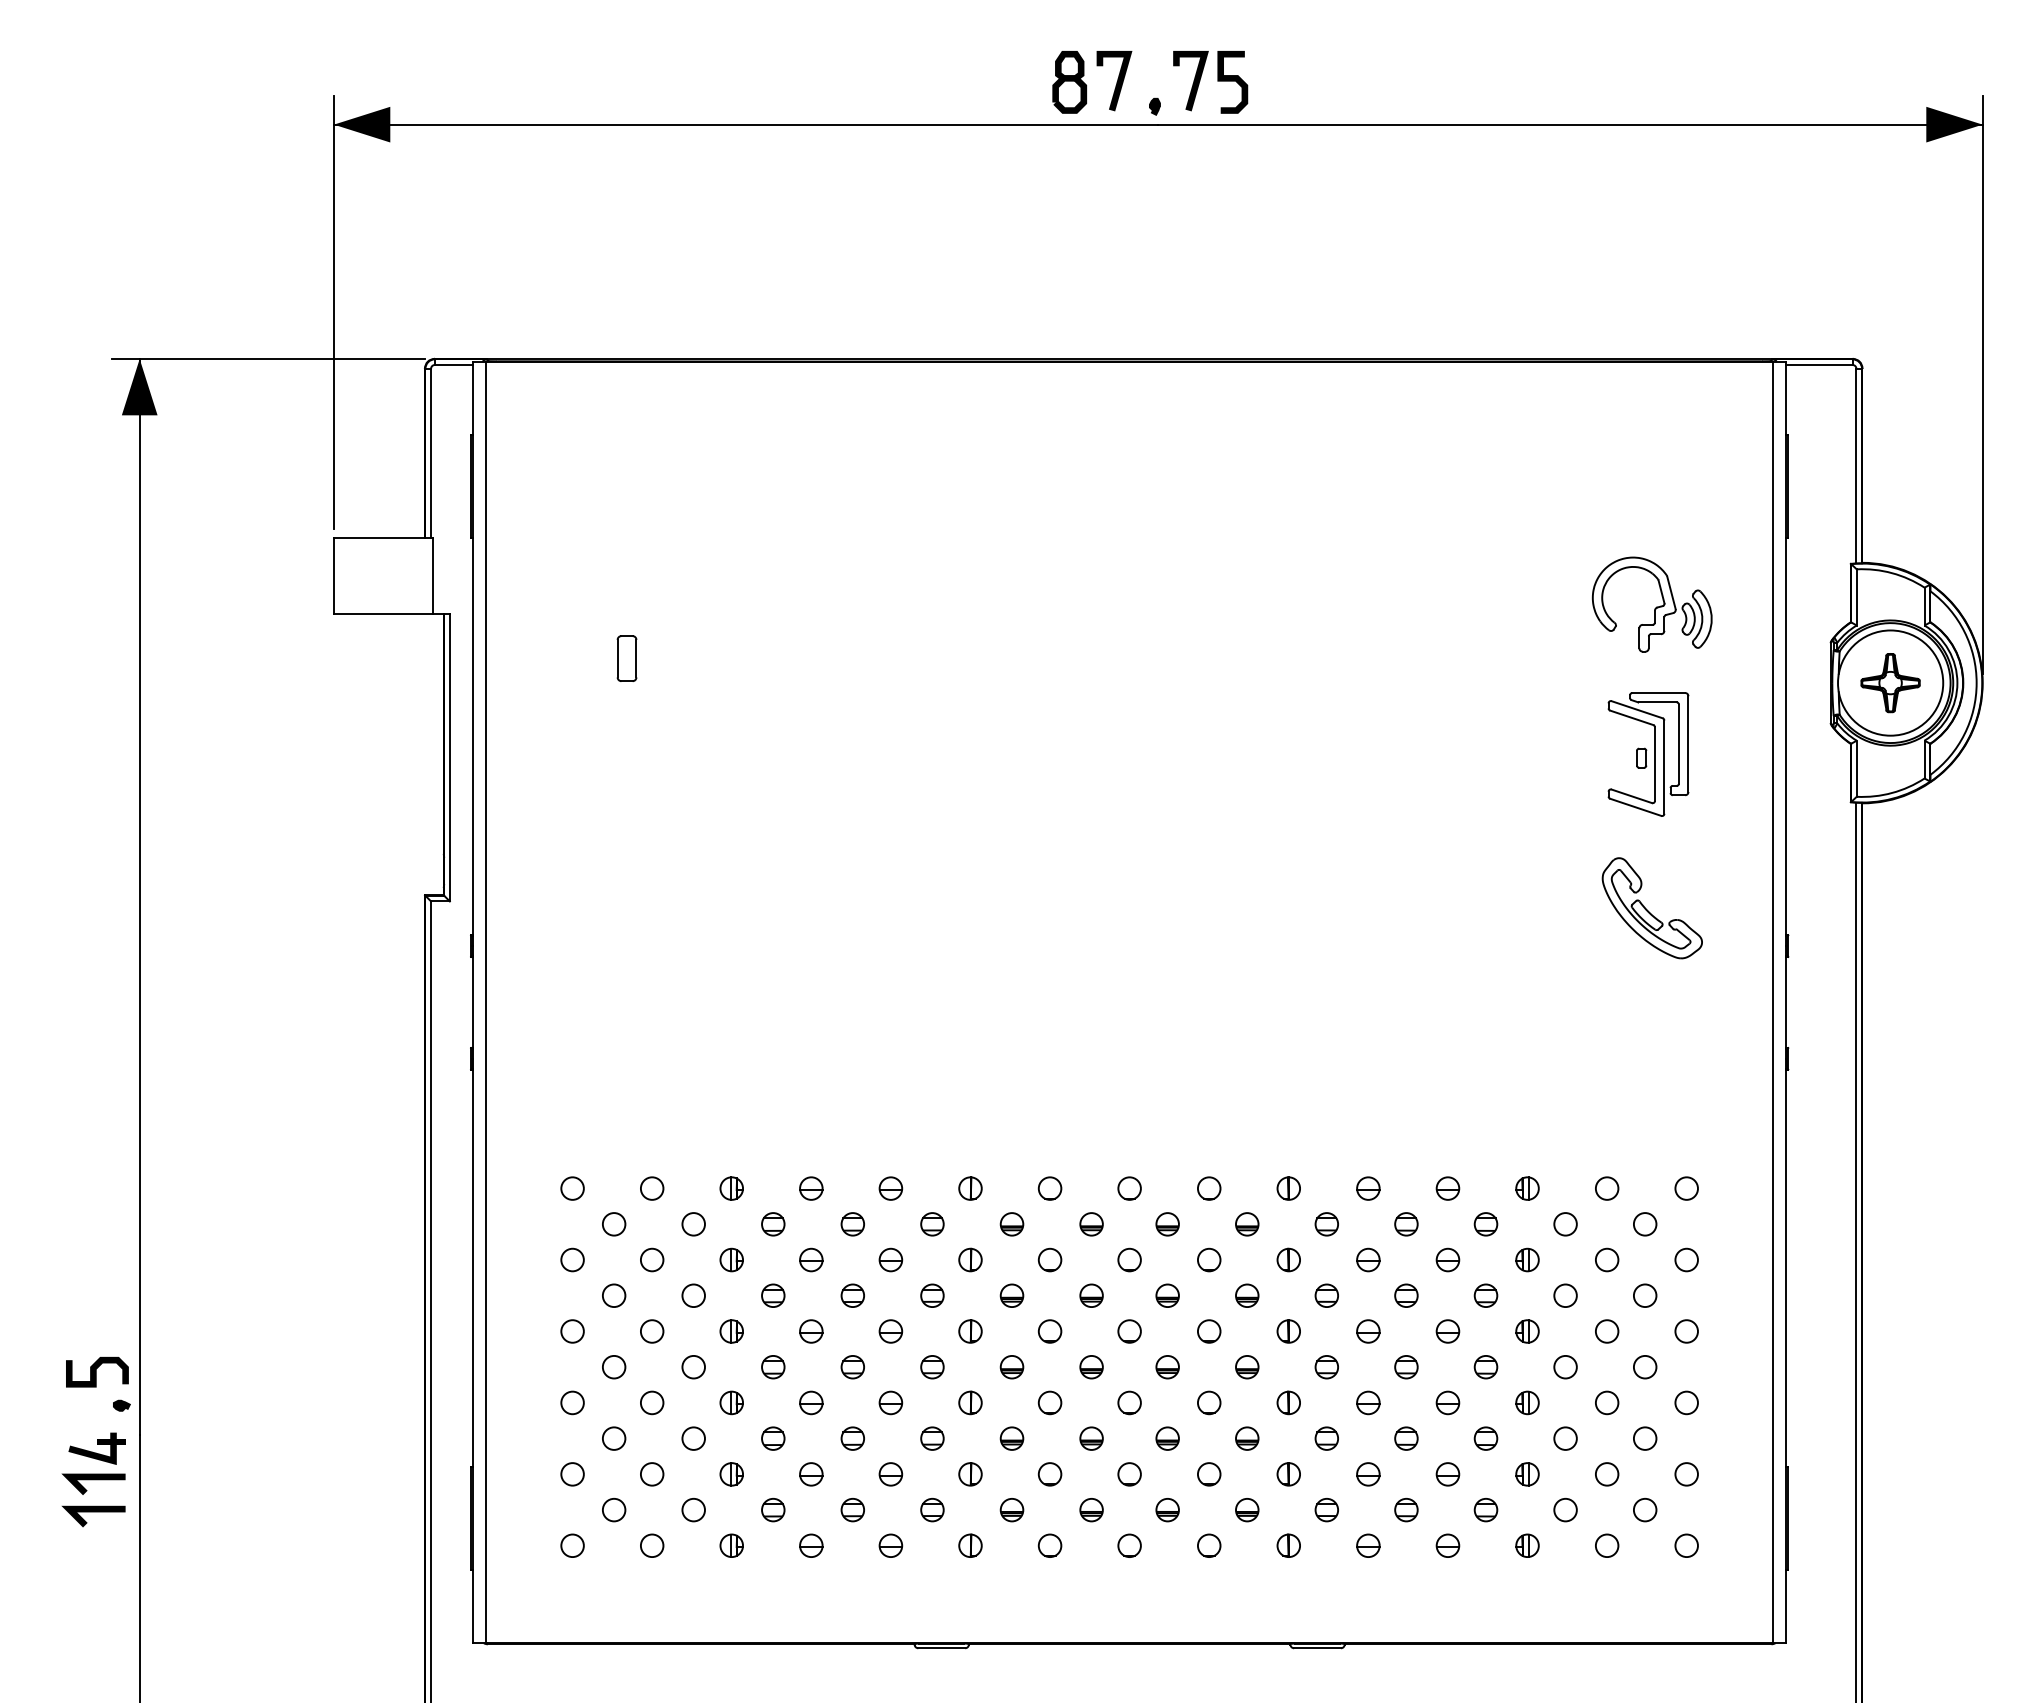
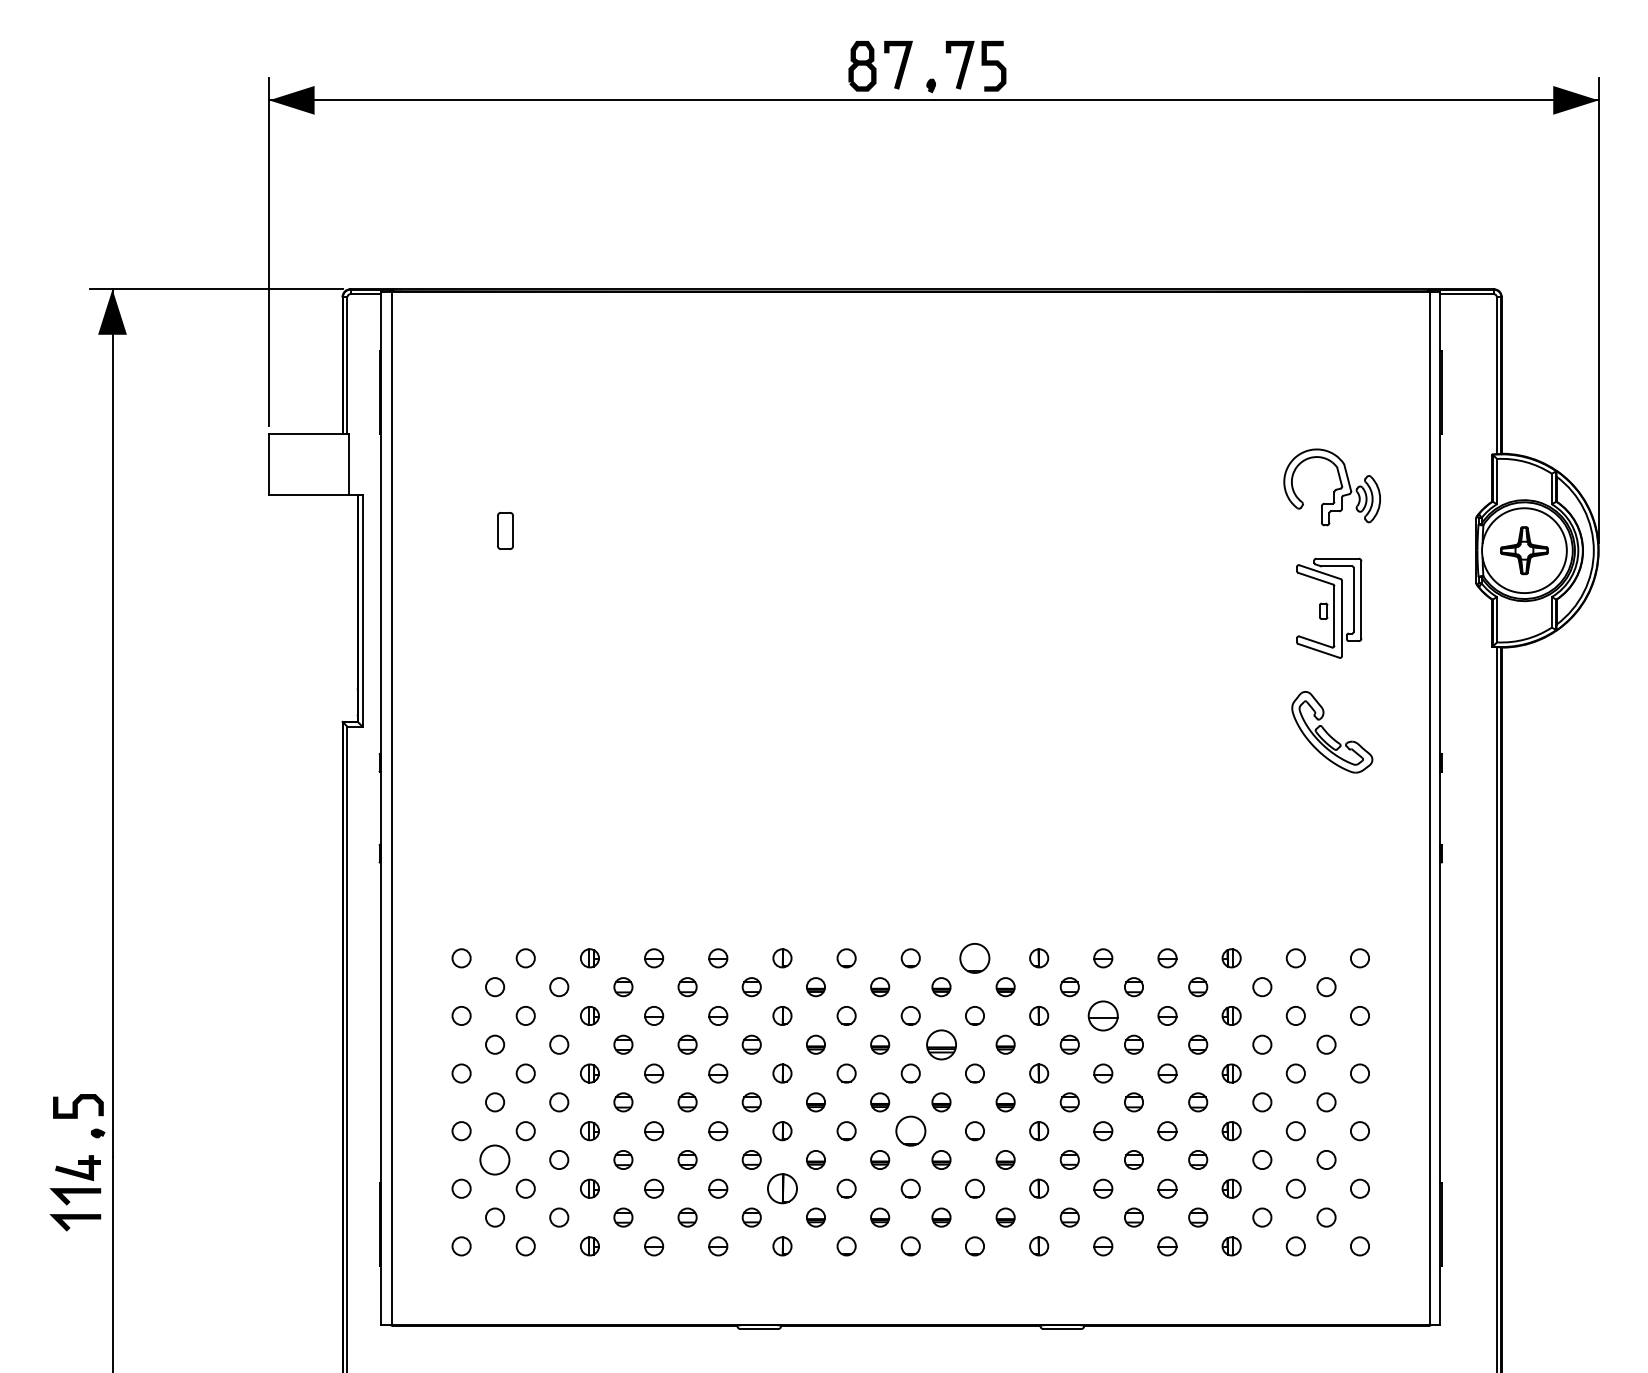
circle: (1209, 1188) -> (975, 958), size x1.6
part: (1368, 1259) -> (1103, 1015), size x1.6
part: (1167, 1295) -> (941, 1044), size x1.6
part: (1129, 1402) -> (910, 1130), size x1.6
circle: (614, 1438) -> (495, 1159), size x1.6
part: (970, 1474) -> (782, 1188), size x1.6

